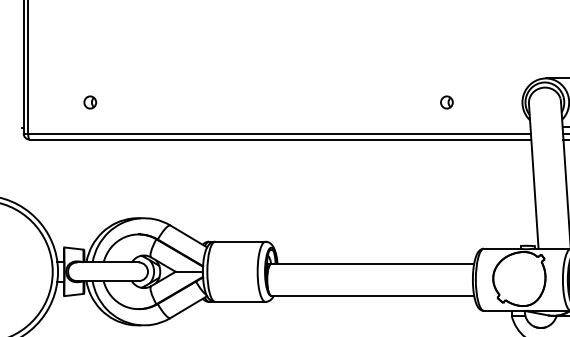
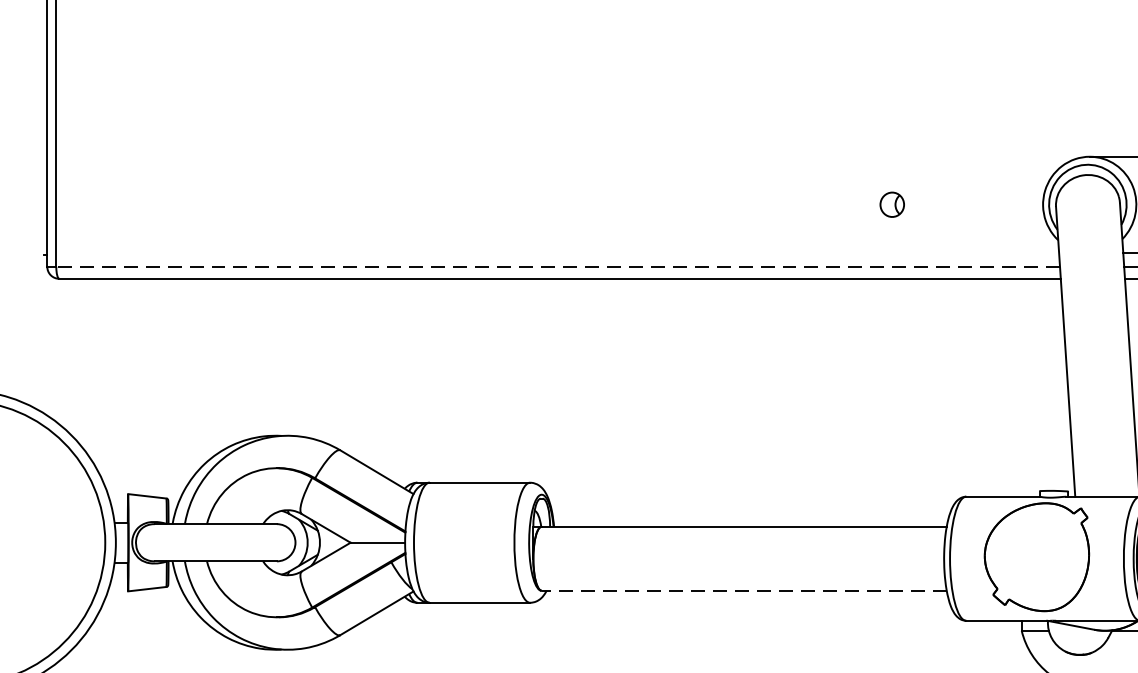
part: (90, 102) -> (180, 204), removed
line: (279, 133) -> (558, 266), solid -> dashed
line: (372, 295) -> (743, 590), solid -> dashed

